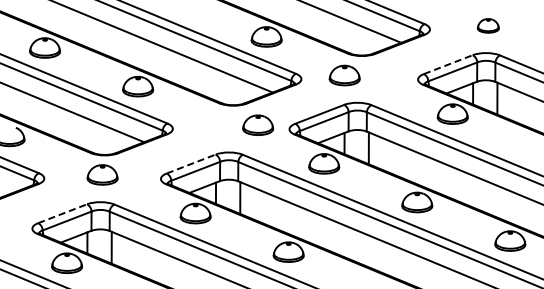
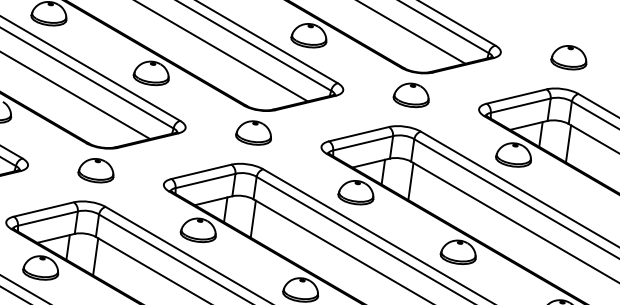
part: (488, 25) -> (569, 57), size x1.43
line: (448, 64) -> (516, 96), dashed -> solid
part: (344, 75) -> (411, 95), moved
part: (258, 124) -> (254, 132), moved
line: (191, 163) -> (201, 171), dashed -> solid
line: (63, 213) -> (44, 209), dashed -> solid

